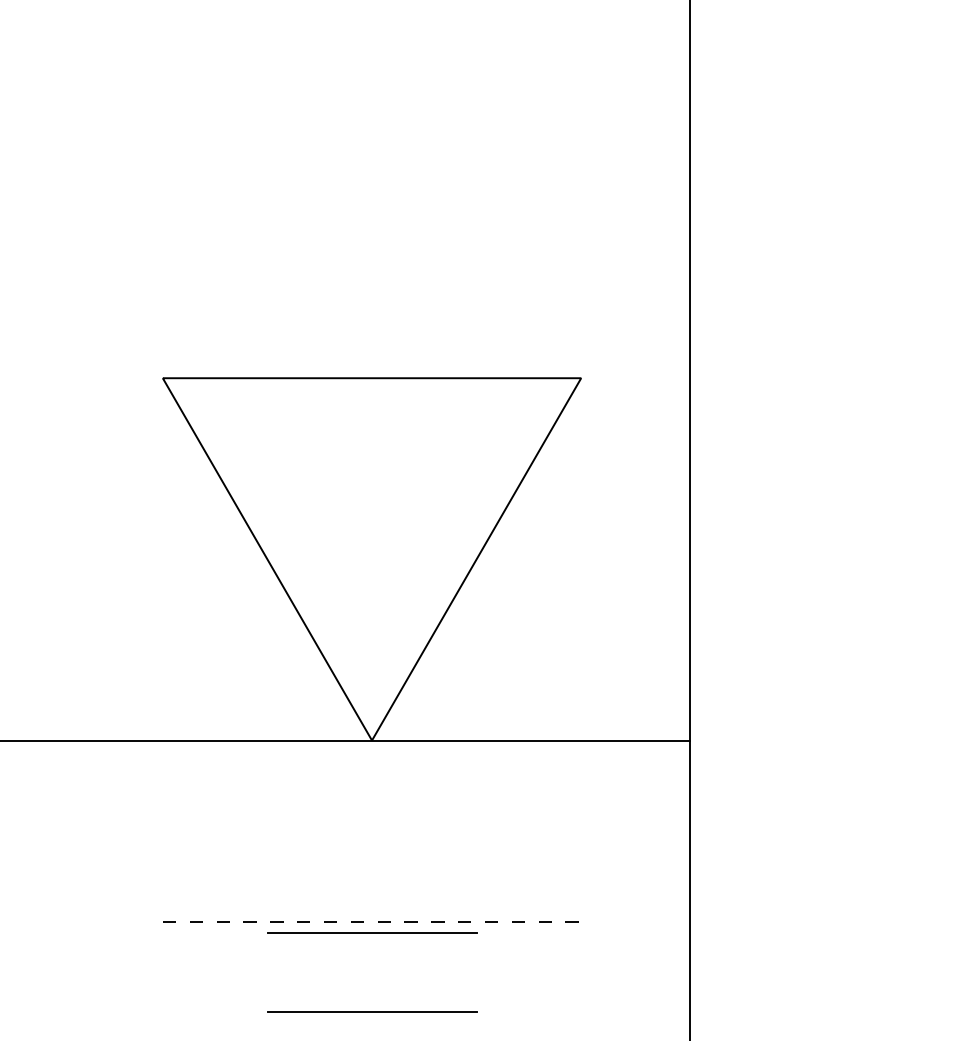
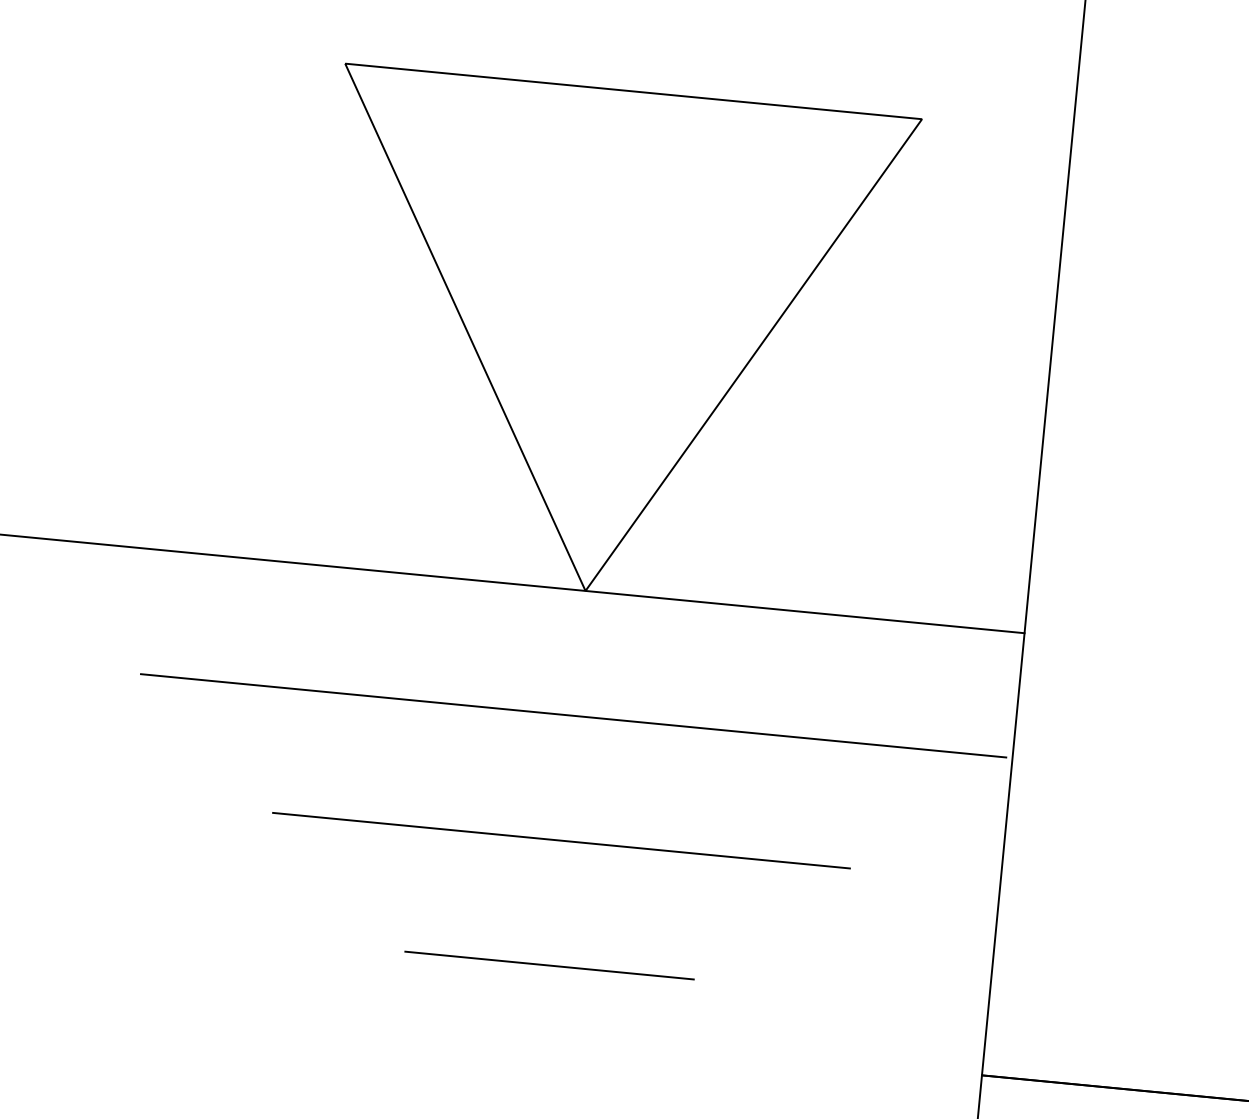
line: (371, 831) -> (572, 716), added
line: (372, 921) -> (562, 840), dashed -> solid
line: (372, 932) -> (560, 855), removed

